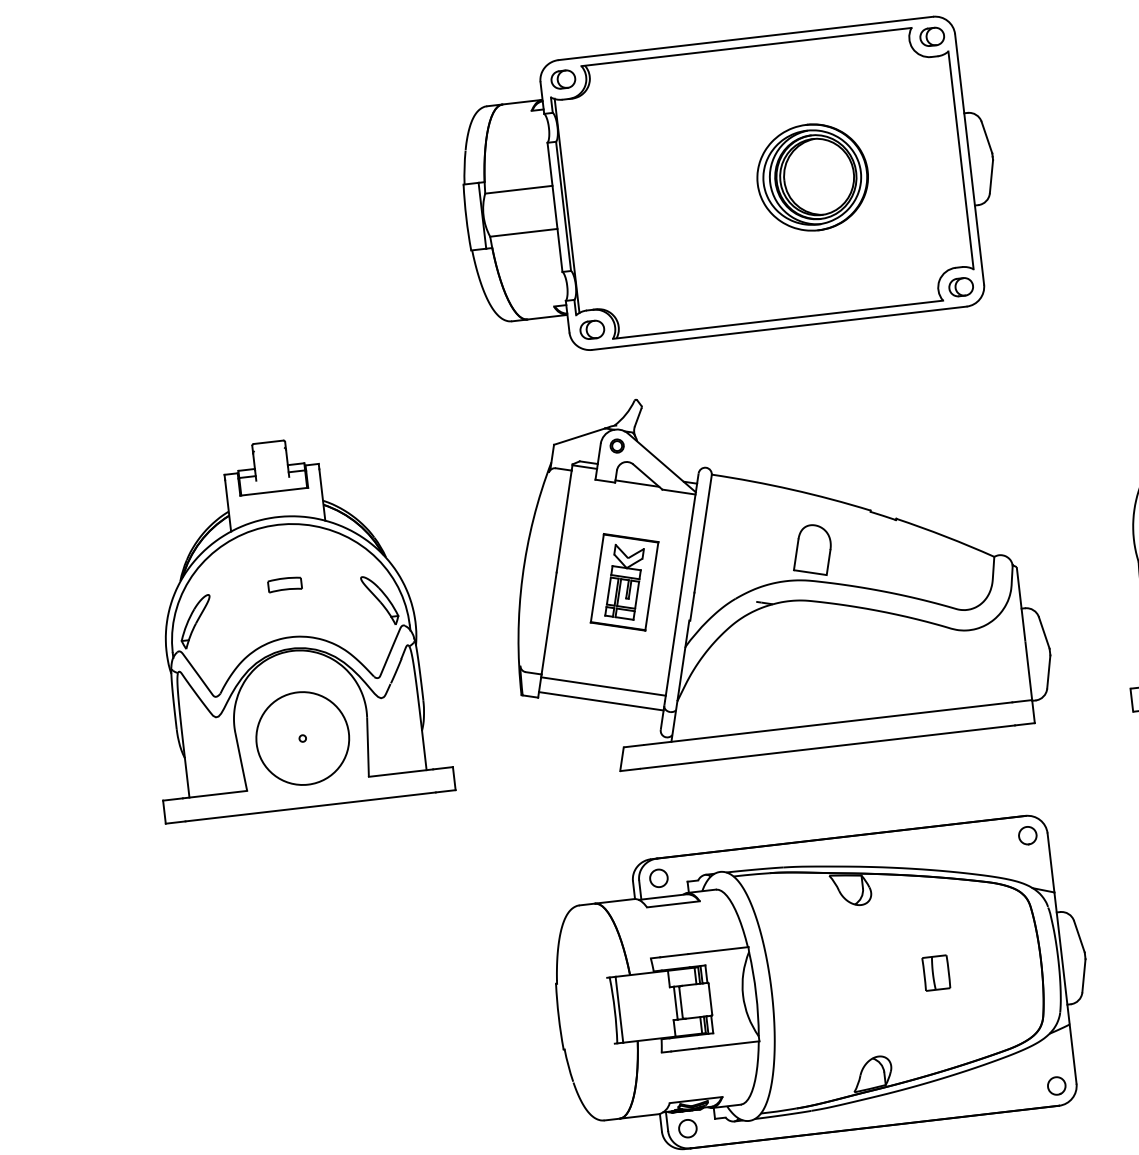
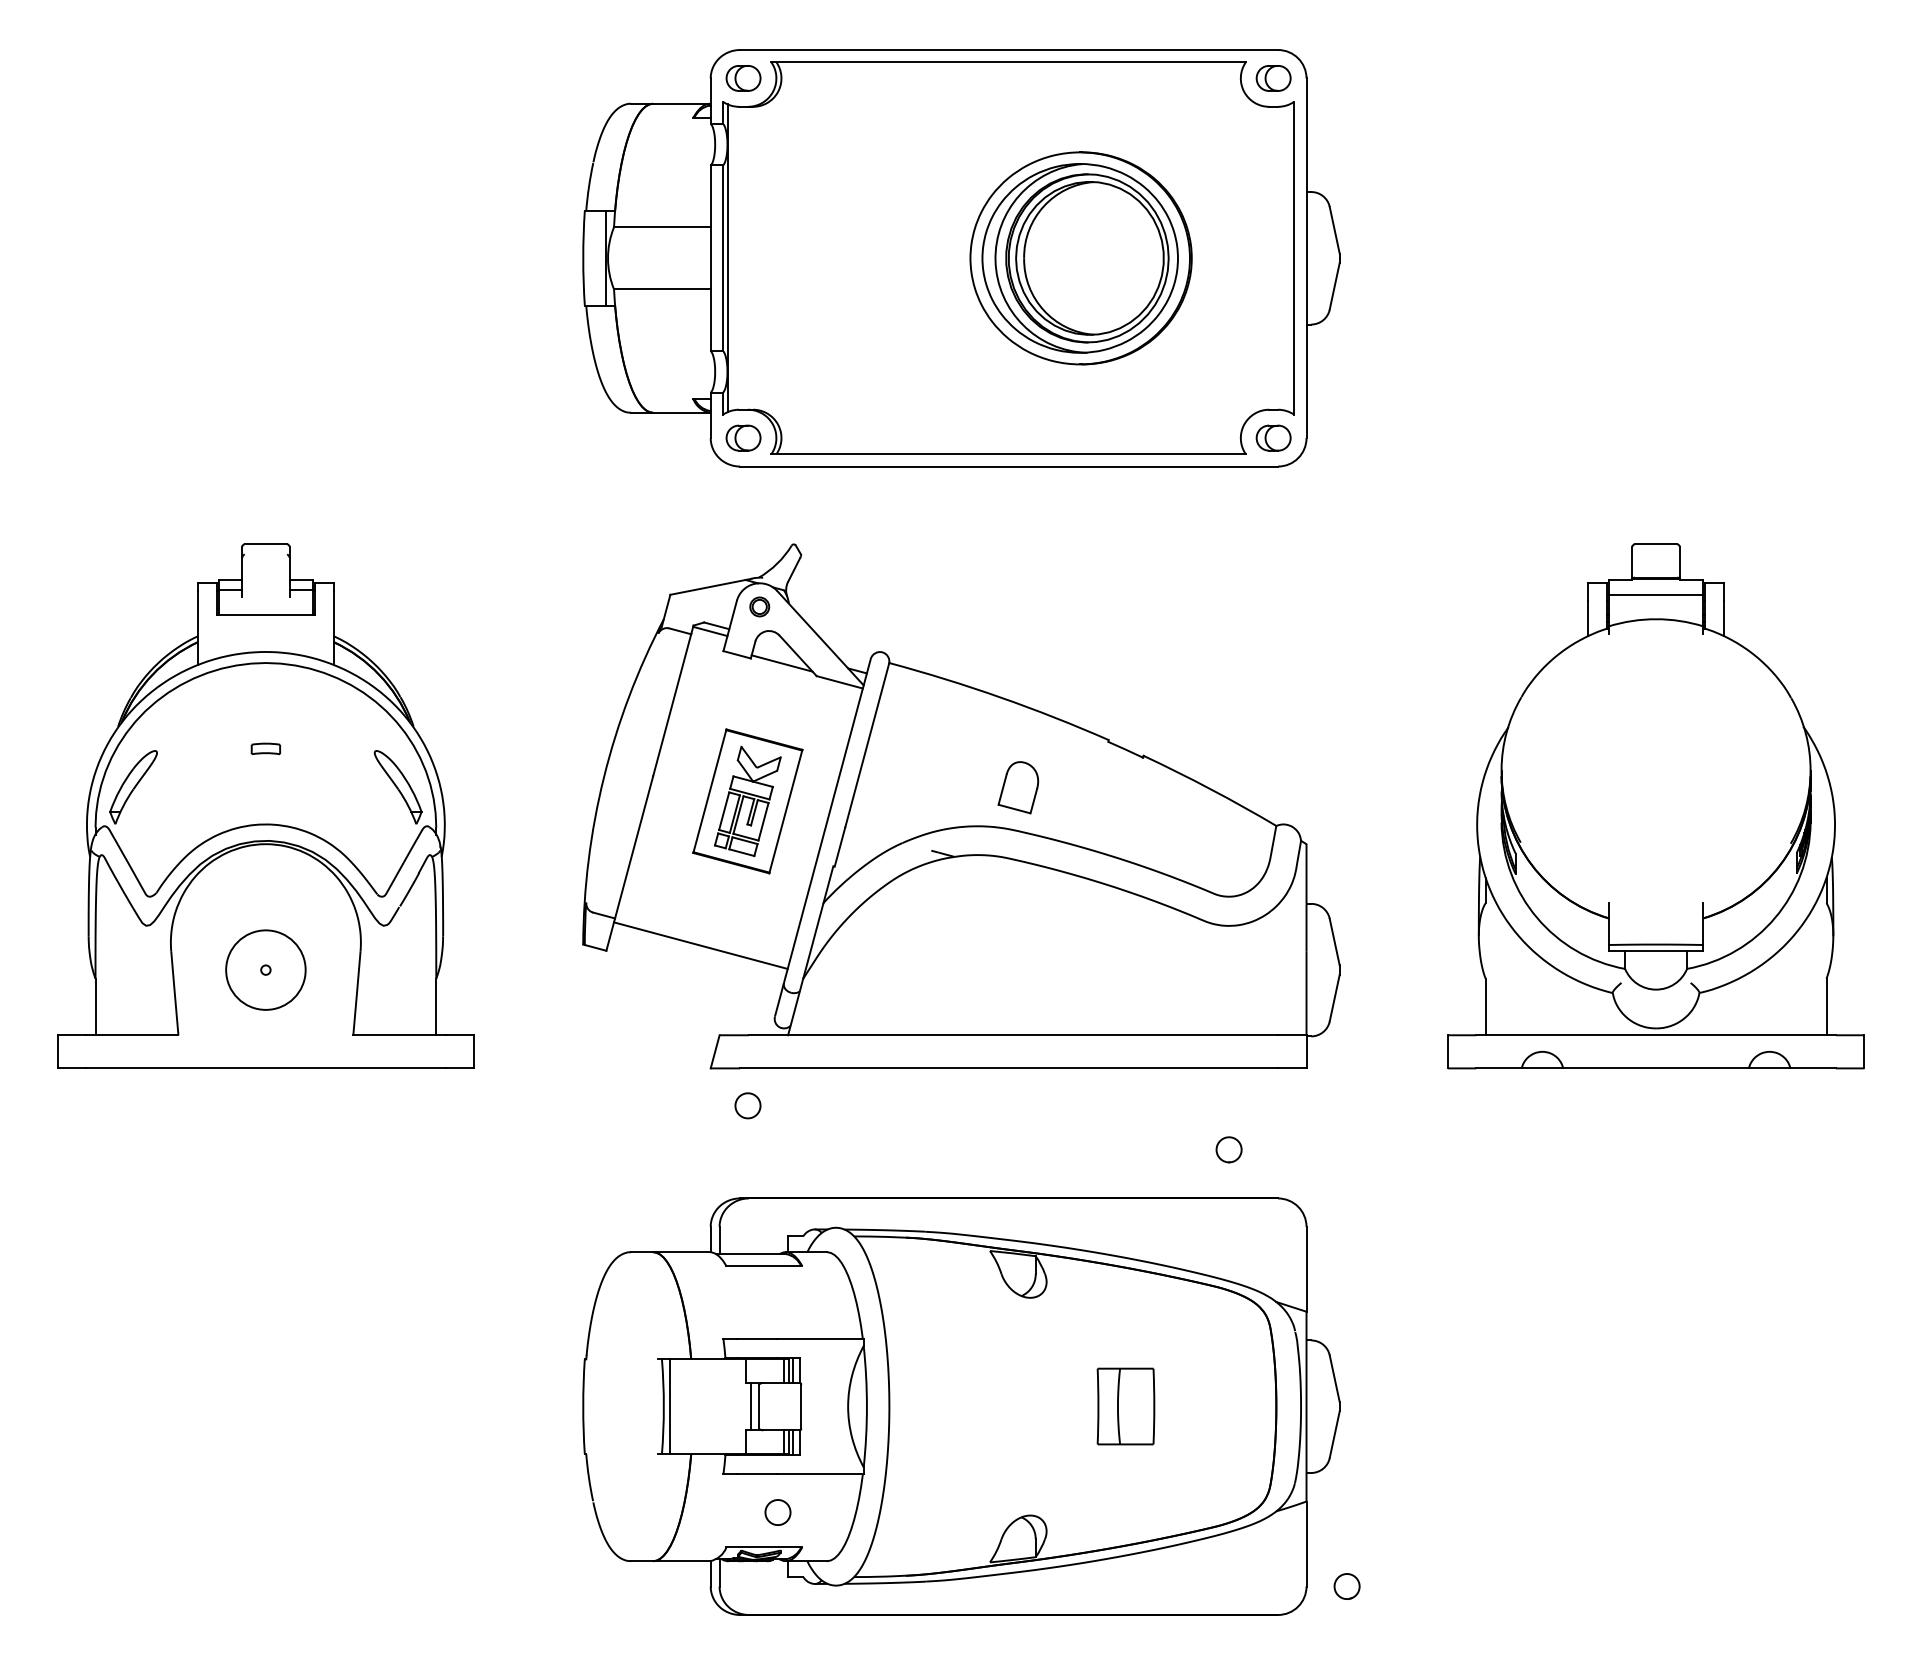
part: (812, 177) -> (1080, 257), size x1.4
part: (811, 550) -> (1018, 787), size x0.7
part: (284, 584) -> (265, 748), size x0.6
line: (601, 701) -> (695, 966), removed
circle: (302, 738) -> (265, 969), size x0.6
part: (1027, 835) -> (1228, 1149), moved
part: (658, 878) -> (747, 1105), moved
part: (936, 972) -> (1125, 1406), size x1.6
part: (1056, 1086) -> (1346, 1586), moved
part: (687, 1128) -> (777, 1512), moved

